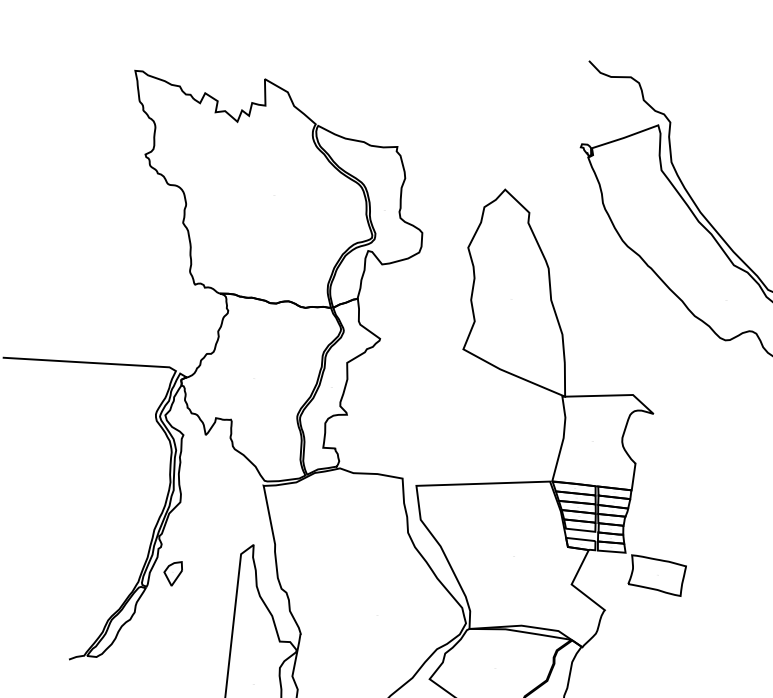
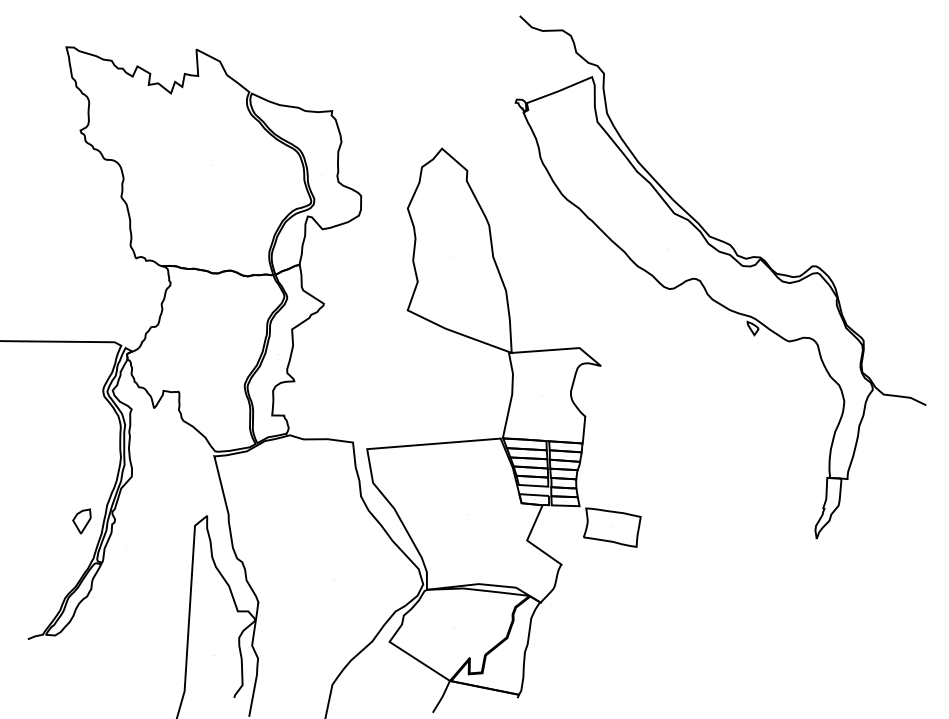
part: (172, 573) -> (81, 521), moved

